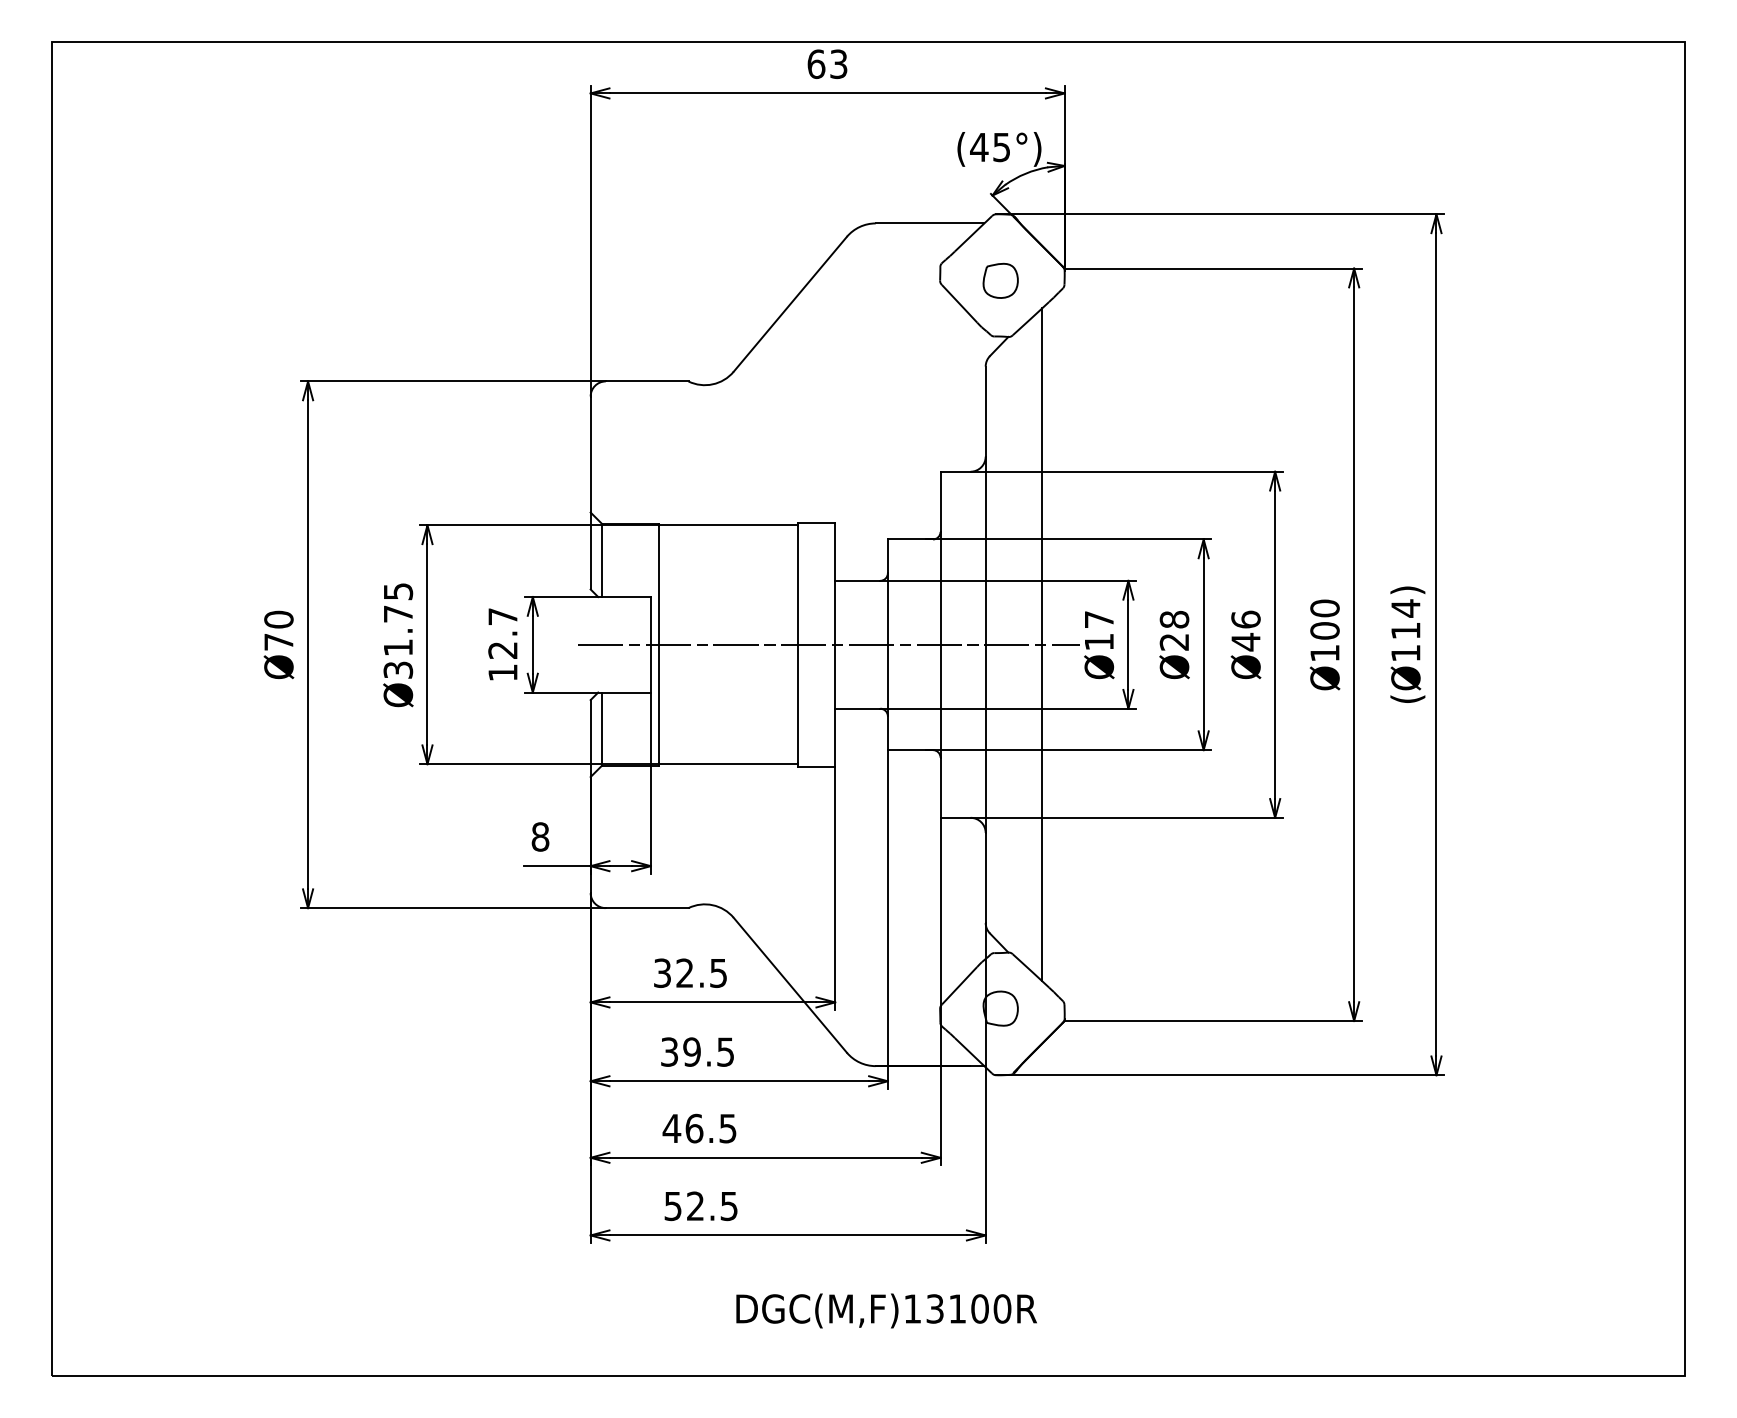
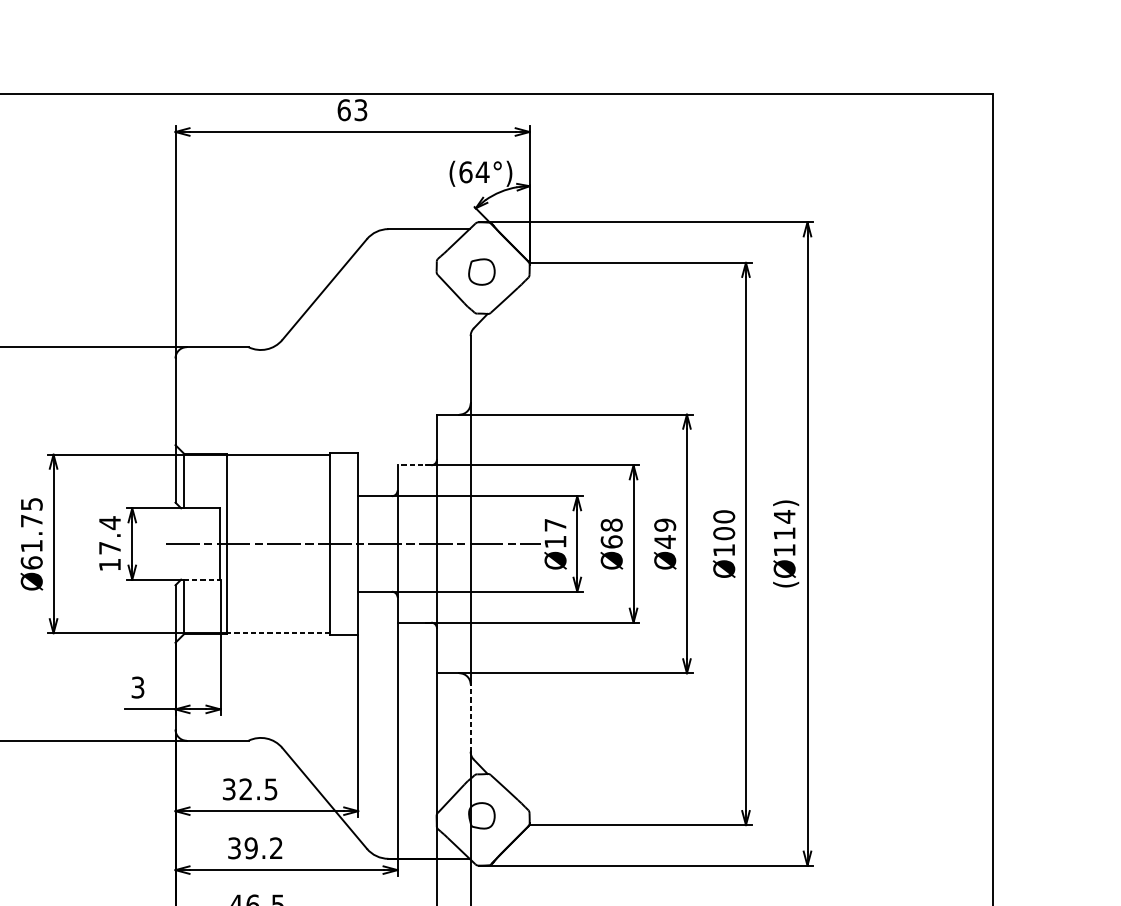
text: (990, 147) -> (474, 172), (45°) -> (64°)
line: (910, 539) -> (414, 465), solid -> dashed
text: (1245, 619) -> (664, 525), Ø46 -> Ø49
text: (502, 632) -> (109, 534), 12.7 -> 17.4
text: (1174, 641) -> (611, 541), Ø28 -> Ø68
line: (1042, 644) -> (513, 543), removed
text: (398, 669) -> (31, 562), Ø31.75 -> Ø61.75
line: (626, 692) -> (202, 579), solid -> dashed
line: (727, 764) -> (277, 633), solid -> dashed
text: (540, 836) -> (138, 687), 8 -> 3
line: (985, 877) -> (470, 717), solid -> dashed
text: (725, 1051) -> (276, 847), 39.5 -> 39.2

